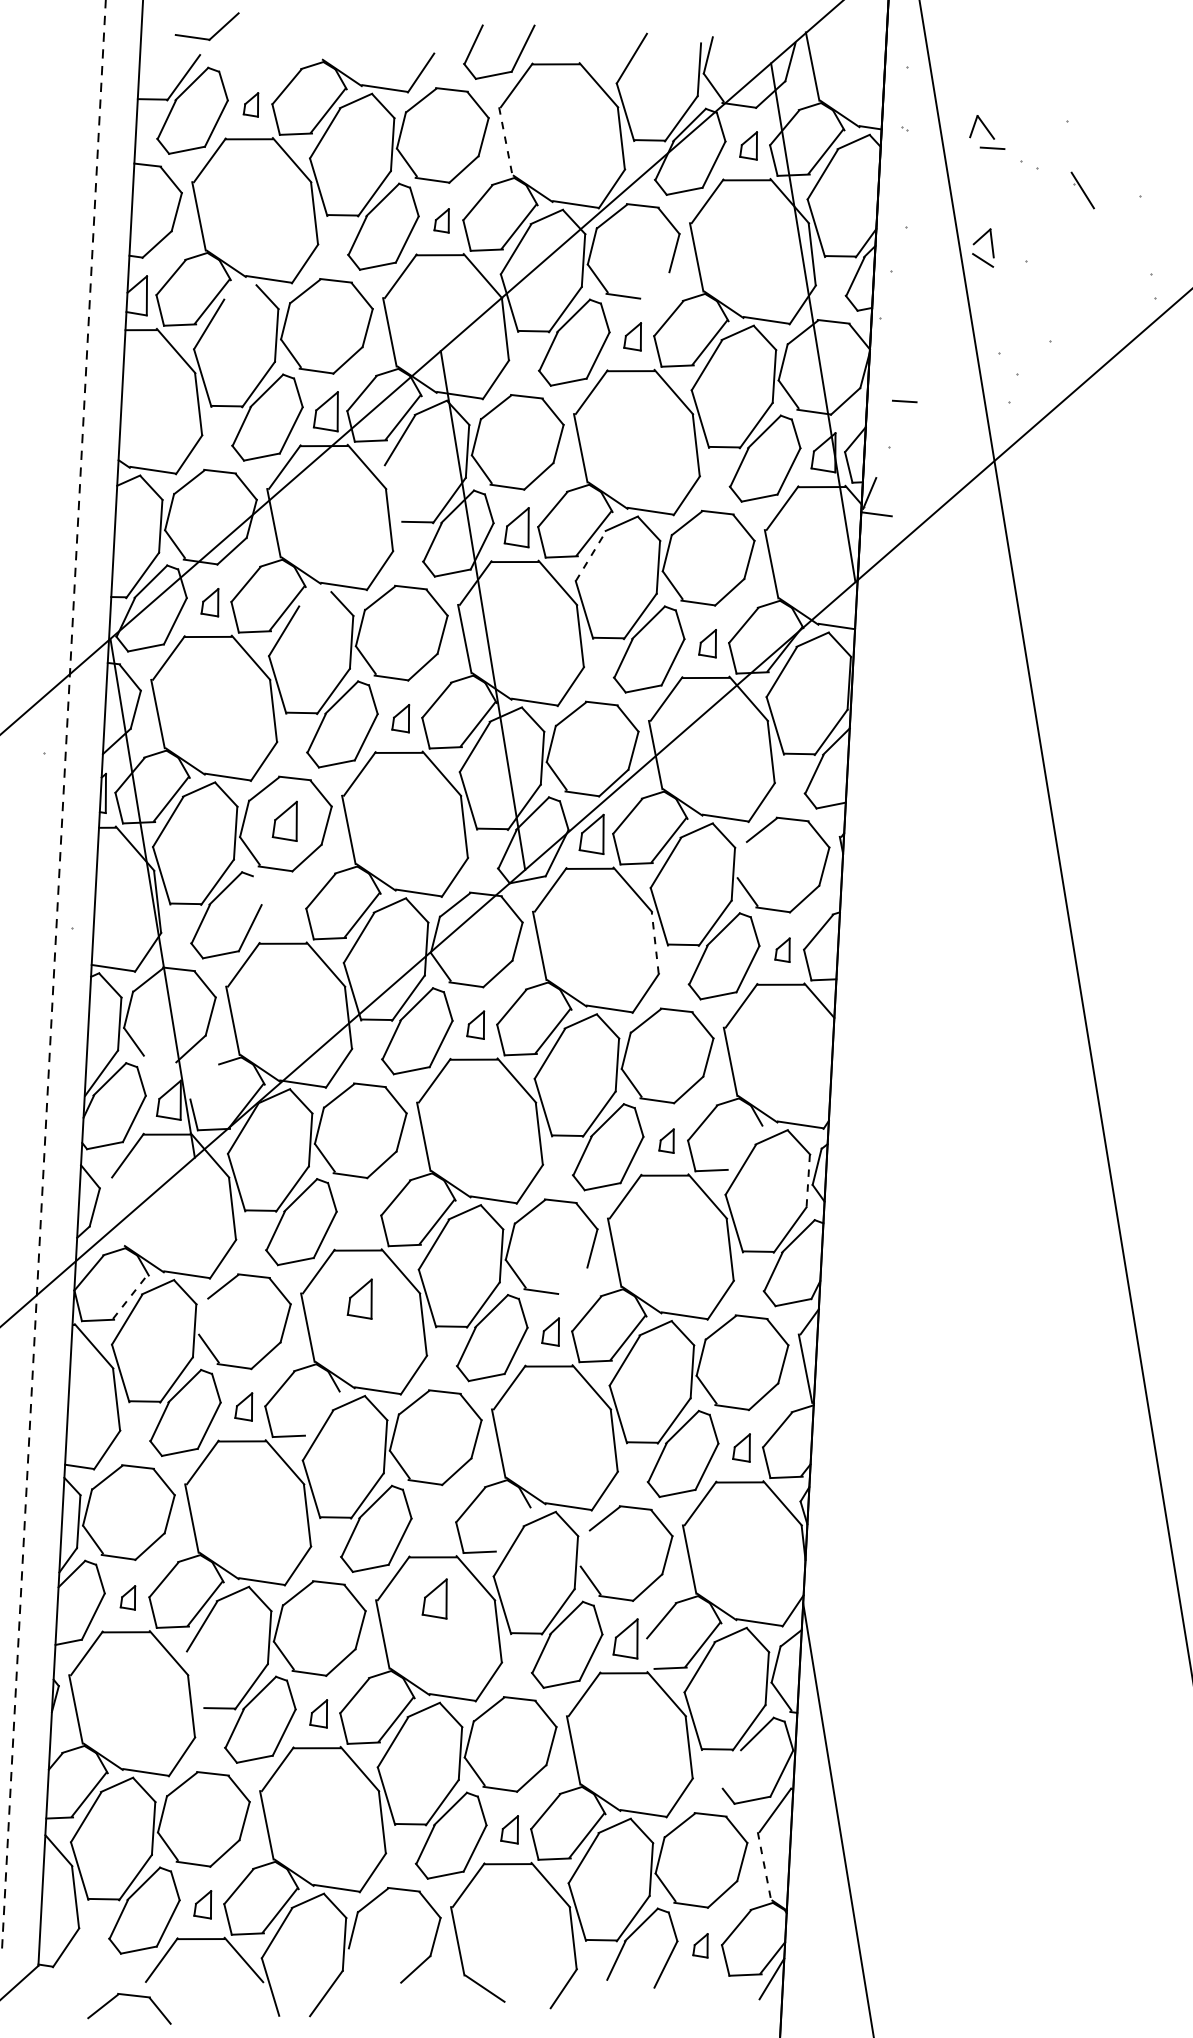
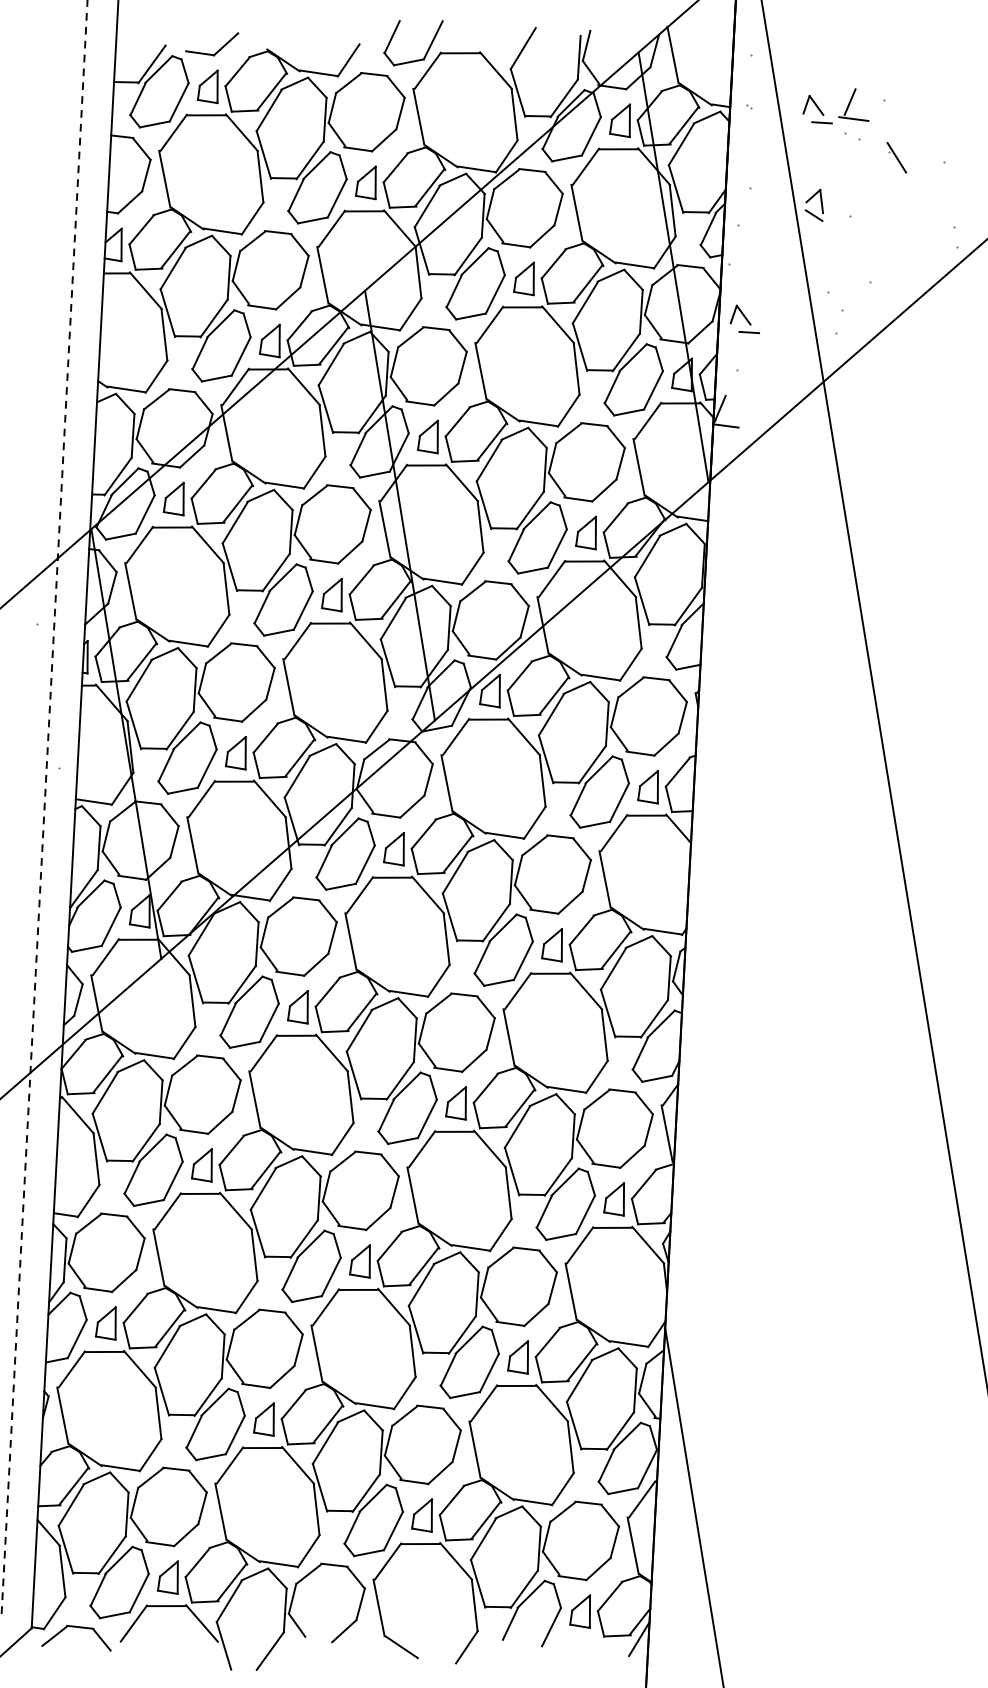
part: (213, 34) -> (217, 50), moved
part: (250, 104) -> (207, 86), size x1.67
part: (1030, 126) -> (853, 104), added
line: (505, 141) -> (418, 117), dashed -> solid
part: (748, 145) -> (619, 120), size x1.43
part: (441, 220) -> (365, 182), size x1.67
line: (654, 285) -> (542, 236), added
line: (239, 291) -> (198, 241), added
part: (632, 336) -> (523, 278), size x1.43
part: (894, 380) -> (740, 315), added
line: (393, 493) -> (325, 408), added
line: (591, 555) -> (489, 460), dashed -> solid
line: (314, 598) -> (260, 495), added
part: (209, 602) -> (173, 499), size x1.43
part: (707, 643) -> (585, 532), size x1.43
part: (400, 718) -> (331, 595), size x1.43
part: (284, 820) -> (235, 752), moved
line: (741, 859) -> (614, 711), added
line: (257, 890) -> (213, 737), added
line: (655, 942) -> (542, 780), dashed -> solid
part: (782, 949) -> (648, 786), size x1.67
part: (475, 1024) -> (393, 848), size x1.43
line: (159, 1059) -> (132, 877), added
line: (204, 1081) -> (169, 895), added
part: (666, 1140) -> (551, 944), size x1.67
line: (743, 1146) -> (615, 949), added
line: (808, 1181) -> (669, 978), dashed -> solid
line: (116, 1211) -> (96, 1003), added
line: (572, 1280) -> (474, 1060), added
line: (130, 1296) -> (108, 1073), dashed -> solid
part: (359, 1298) -> (297, 1006), moved
line: (203, 1316) -> (168, 1090), added
part: (550, 1331) -> (455, 1102), size x1.43
part: (243, 1406) -> (201, 1164), size x1.43
line: (320, 1412) -> (265, 1169), added
part: (741, 1447) -> (614, 1198), size x1.43
line: (511, 1528) -> (423, 1266), added
line: (584, 1548) -> (484, 1282), added
part: (127, 1597) -> (105, 1323), size x1.67
part: (434, 1598) -> (359, 1261), moved
line: (650, 1653) -> (538, 1369), added
line: (195, 1679) -> (161, 1391), added
part: (318, 1713) -> (263, 1419), size x1.43
line: (732, 1769) -> (606, 1465), added
part: (509, 1829) -> (421, 1515), size x1.43
line: (764, 1866) -> (633, 1545), dashed -> solid
part: (202, 1904) -> (167, 1577), size x1.43
part: (700, 1945) -> (580, 1611), size x1.67
line: (358, 1962) -> (296, 1625), added
part: (129, 1996) -> (76, 1627), moved

